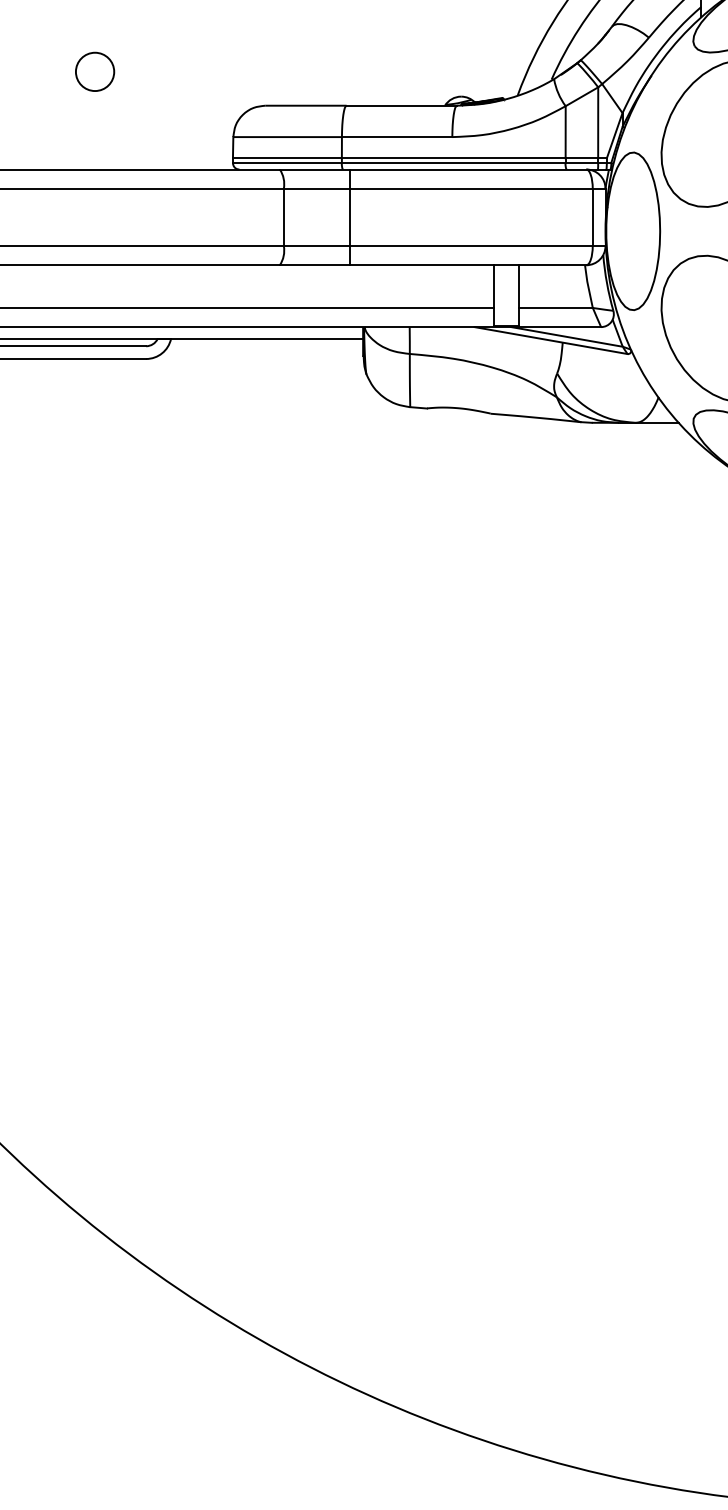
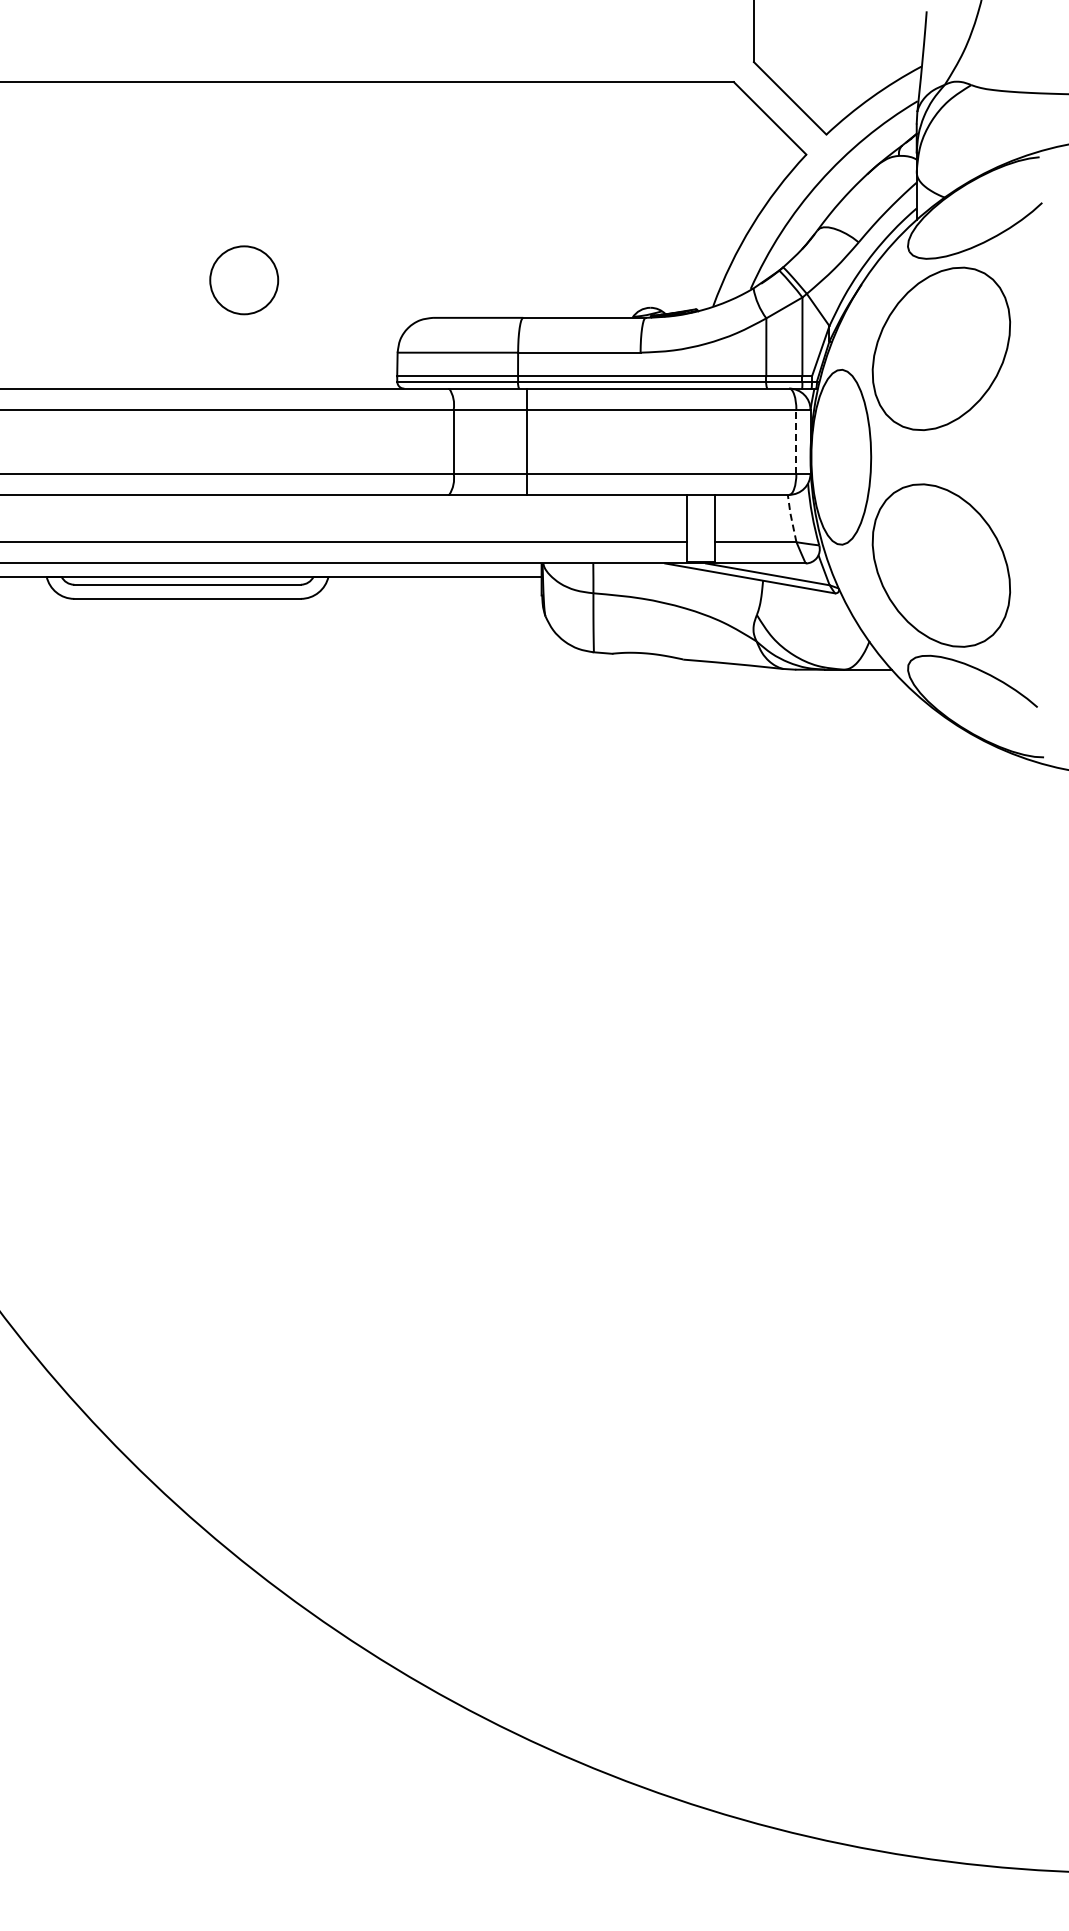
circle: (95, 72) -> (244, 280), size x1.6
line: (592, 217) -> (796, 441), solid -> dashed
line: (588, 286) -> (791, 518), solid -> dashed

